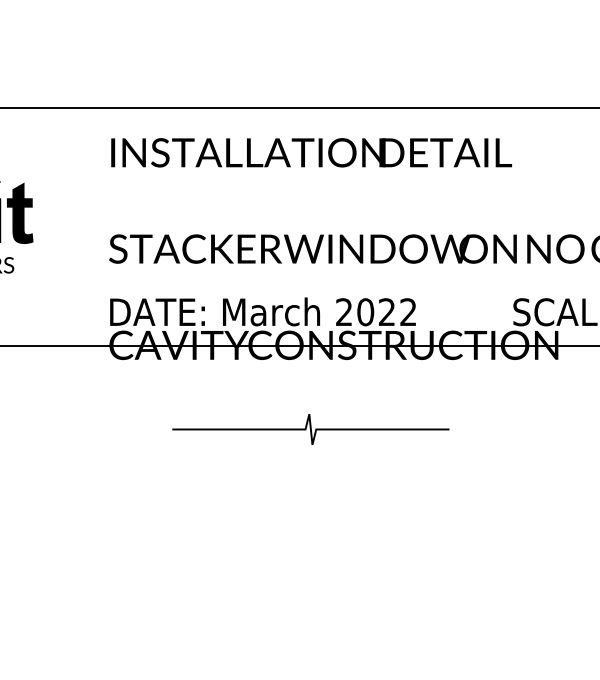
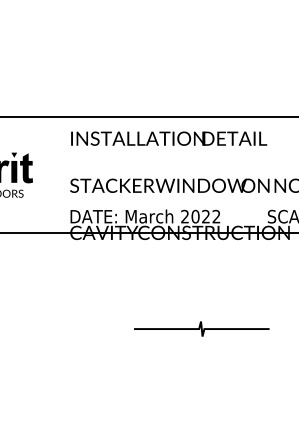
curve: (310, 428) -> (201, 328), moved

